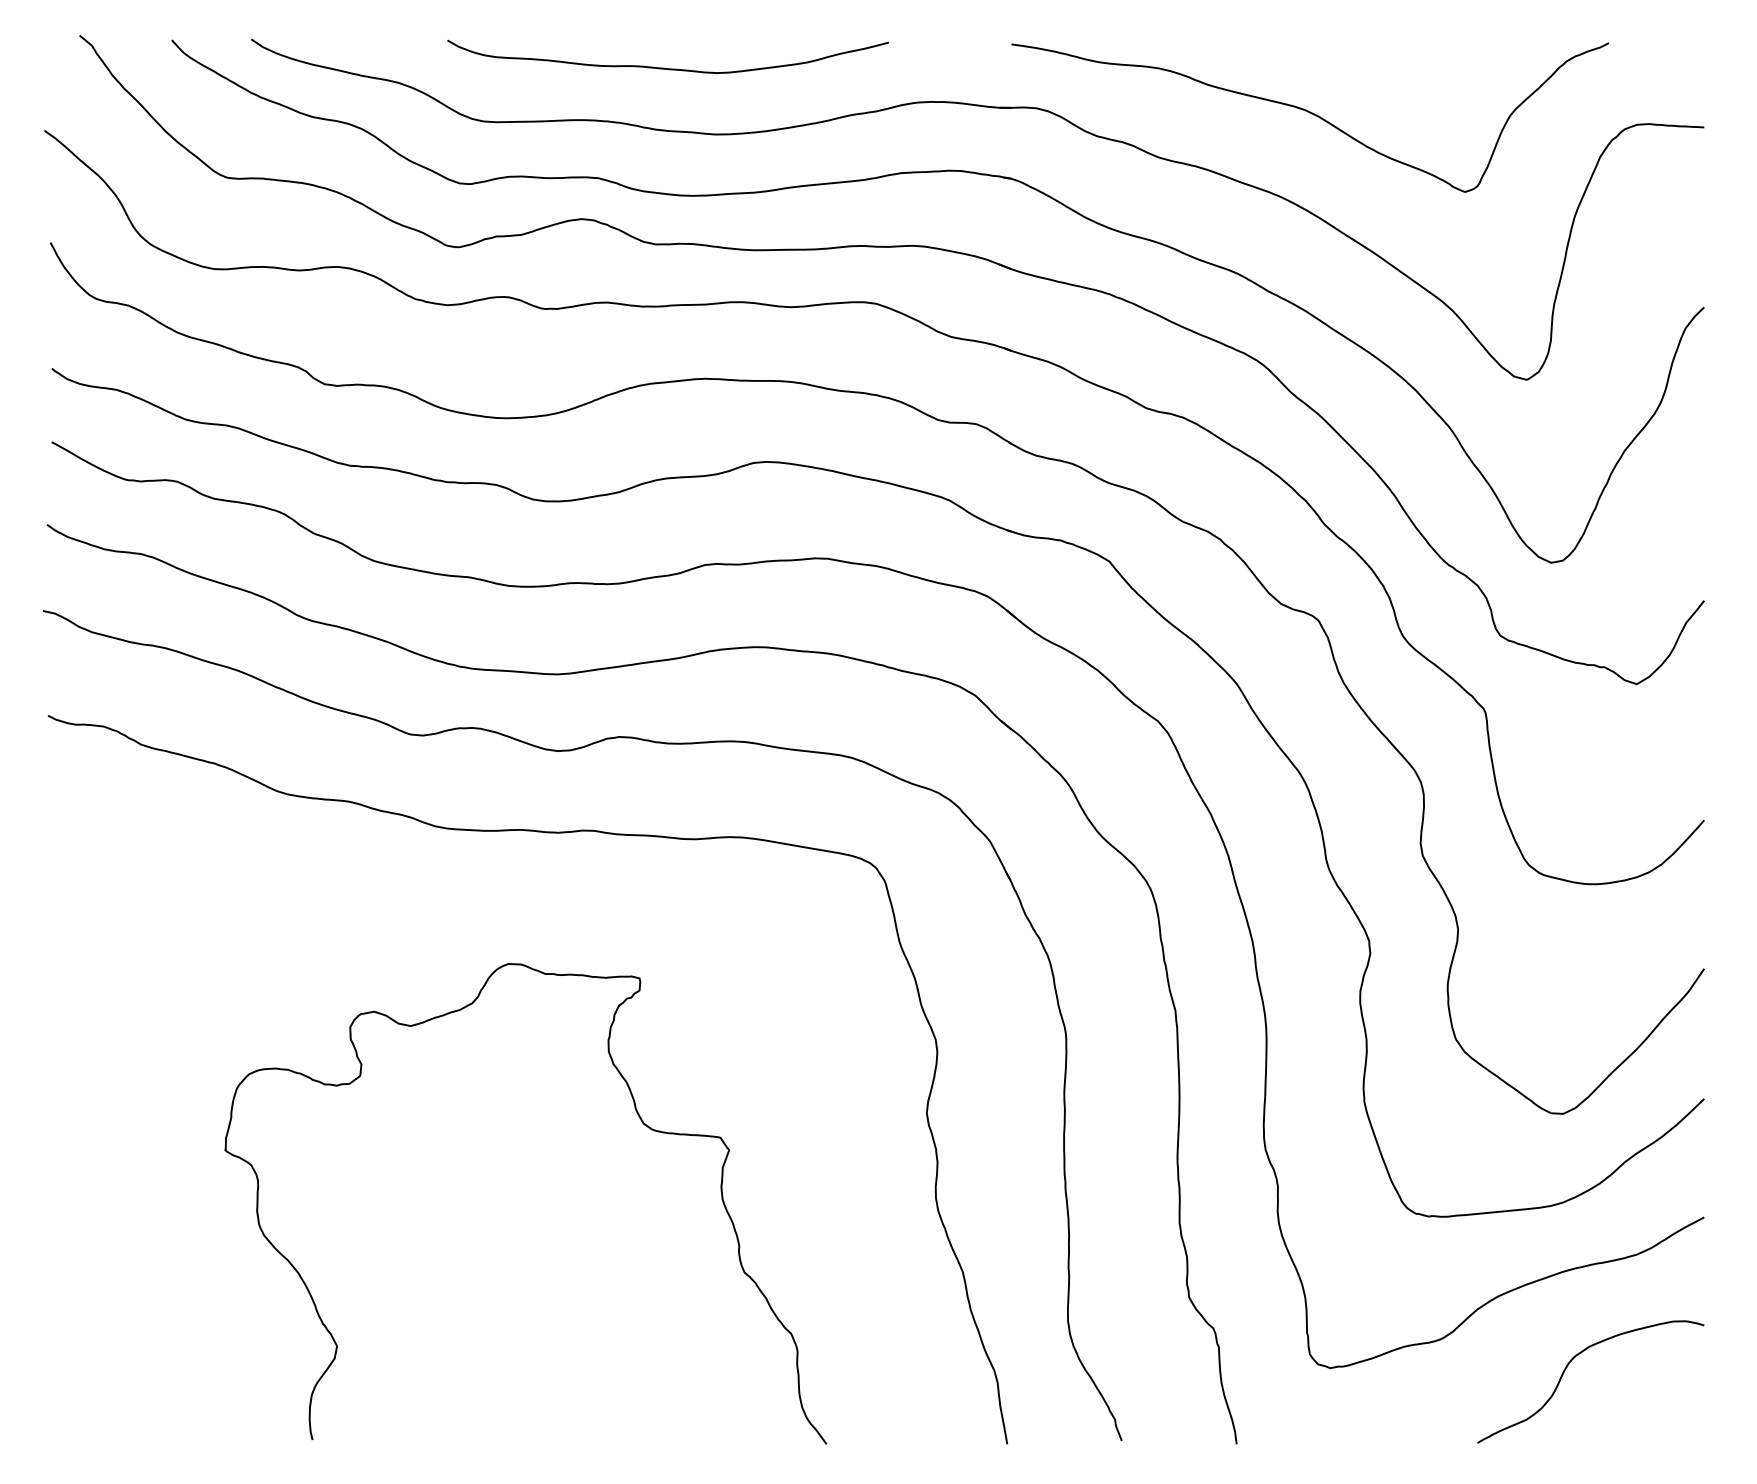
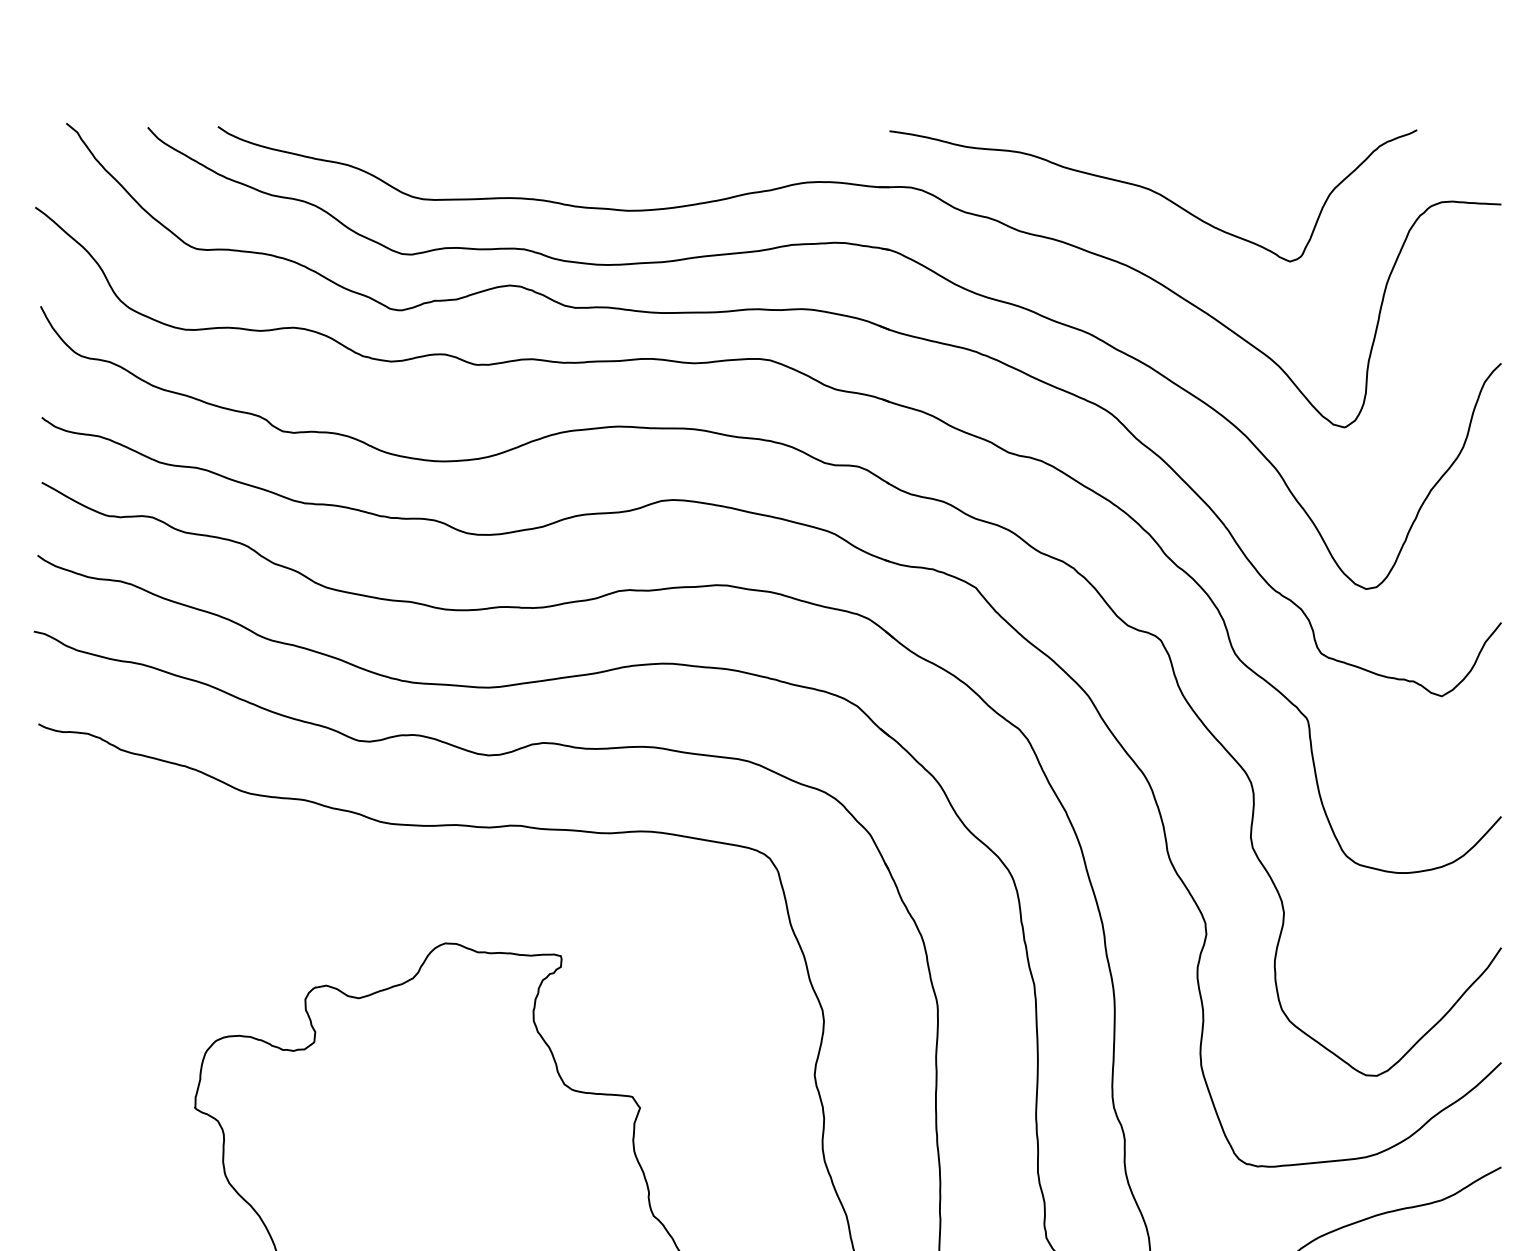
curve: (664, 67) -> (582, 151), removed

